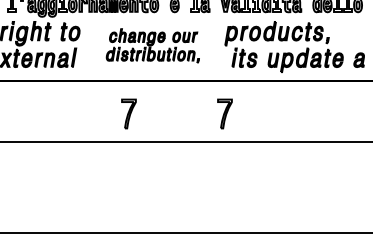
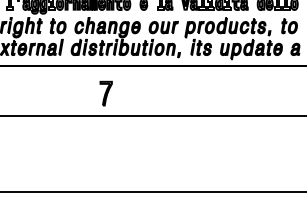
part: (351, 31) -> (289, 25), added
part: (152, 45) -> (125, 37), size x1.43
part: (224, 113) -> (184, 93), removed

